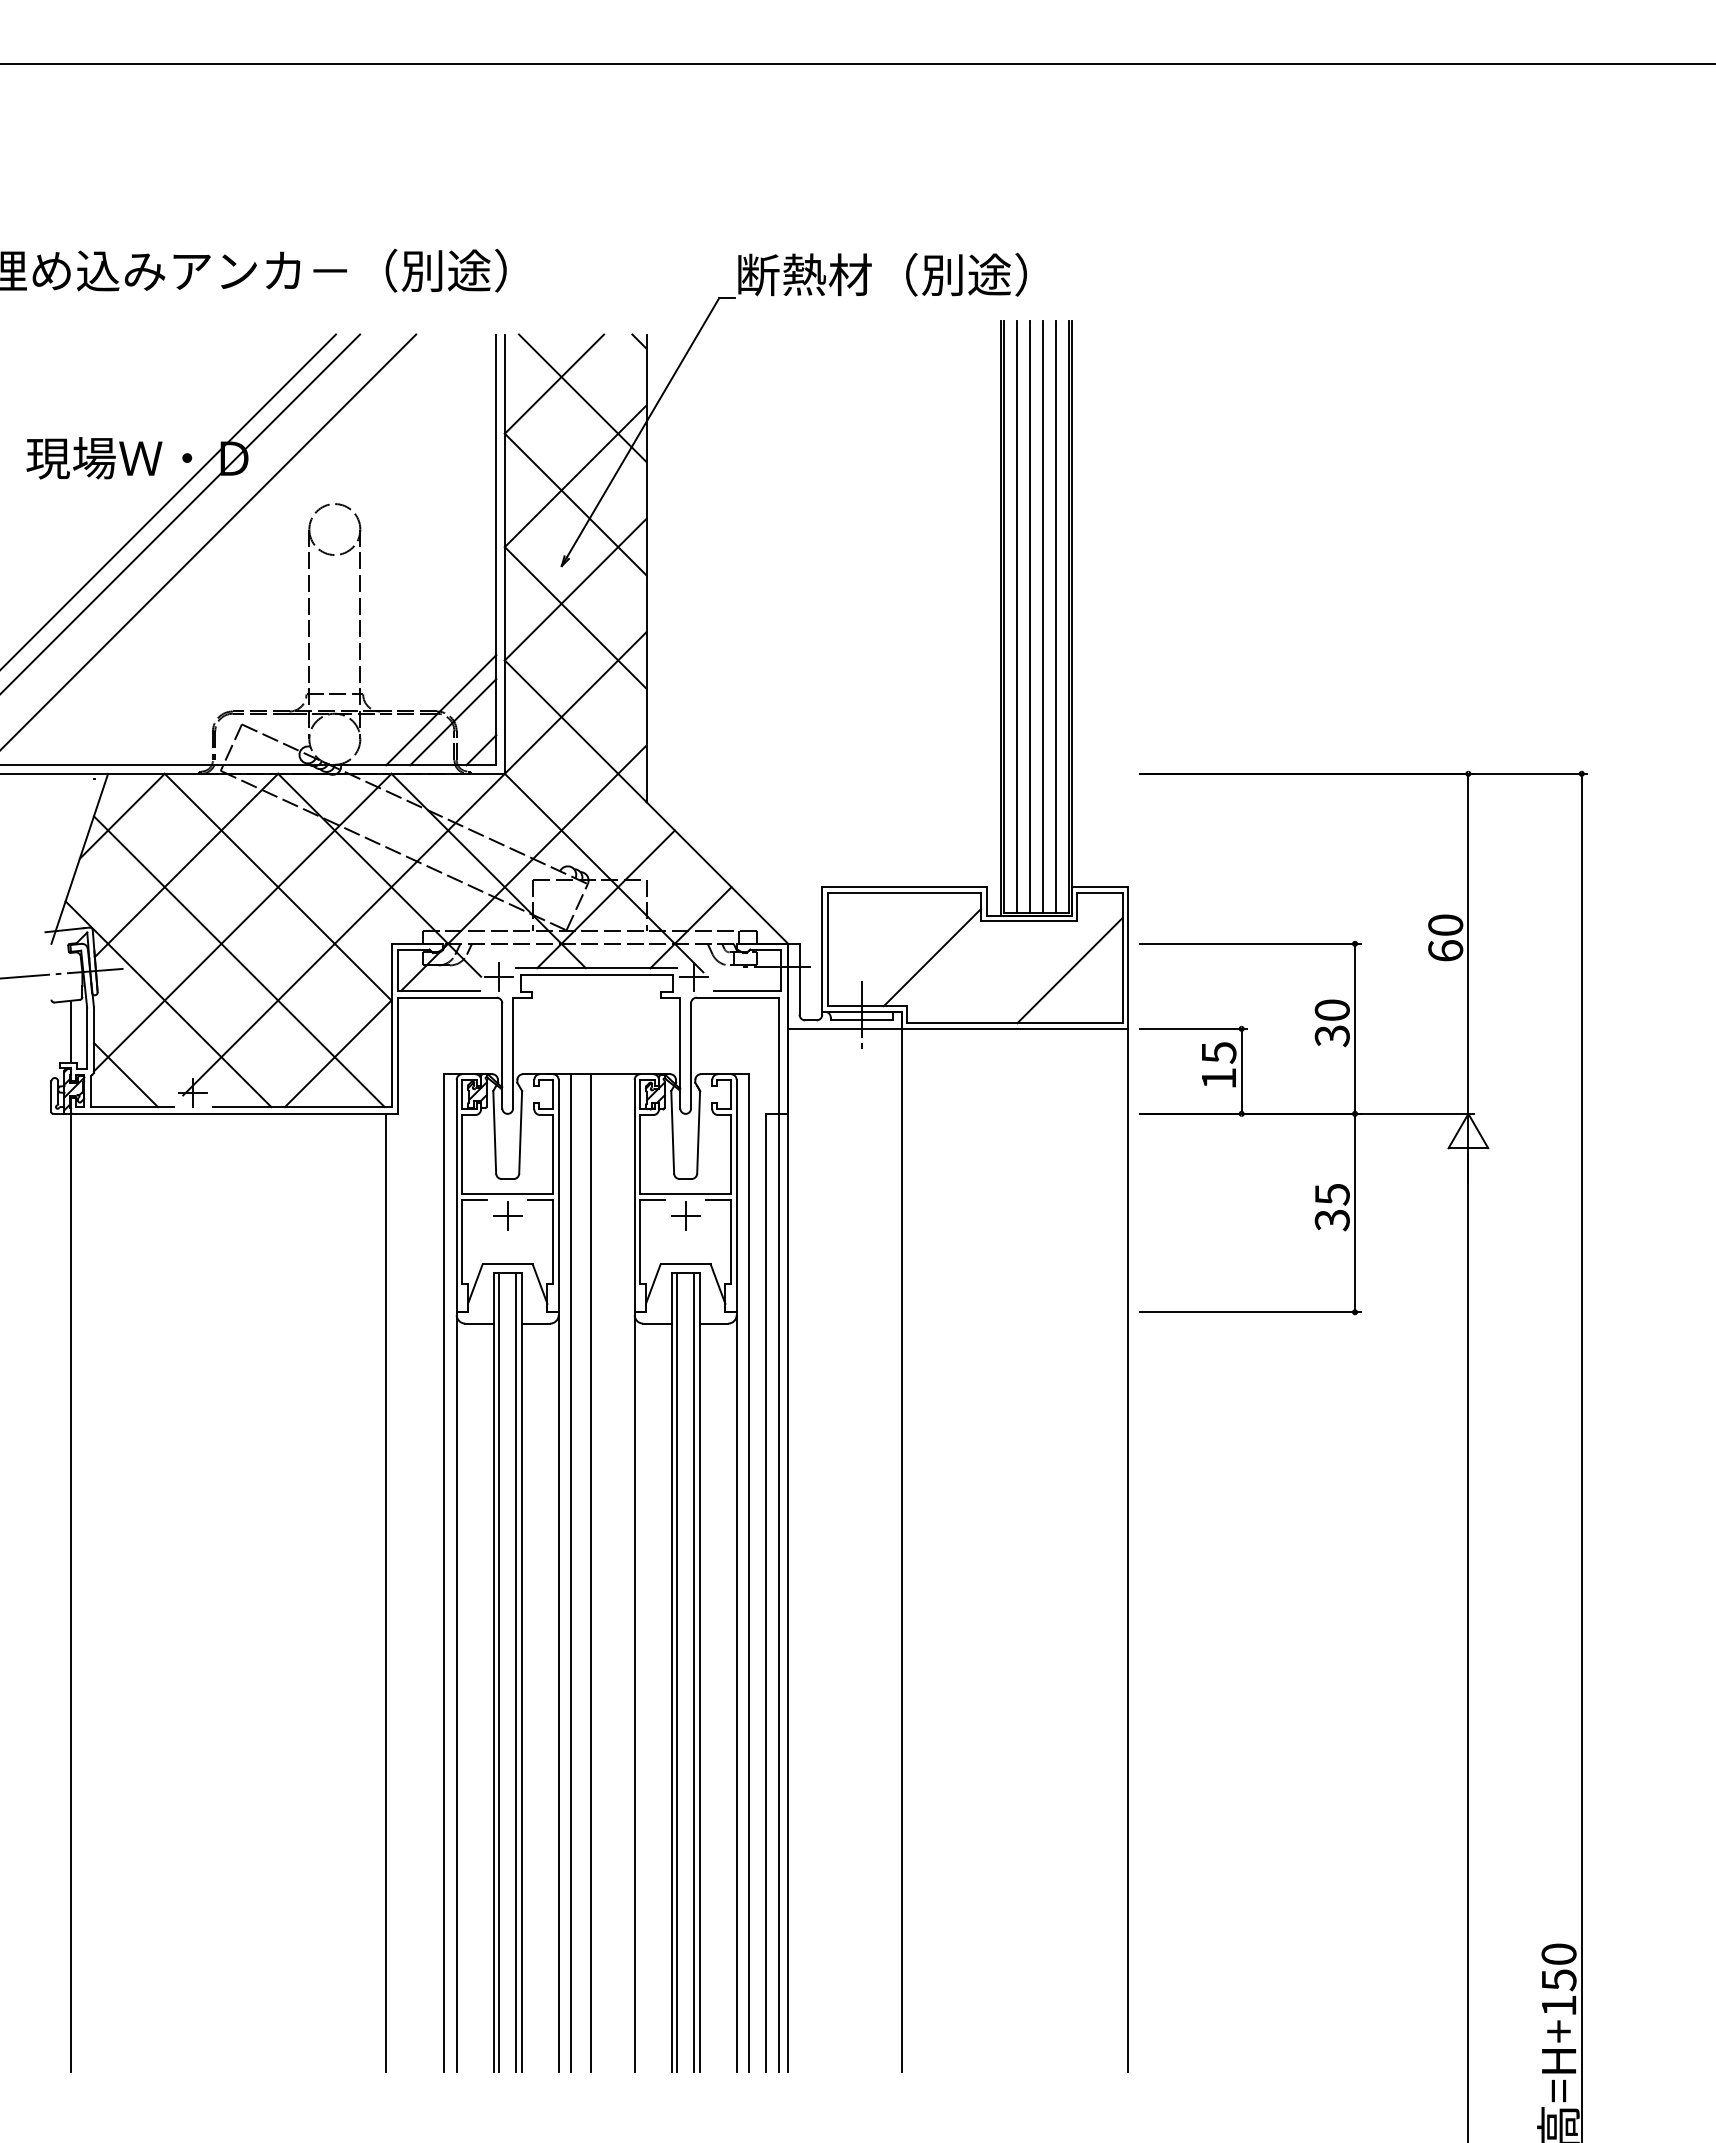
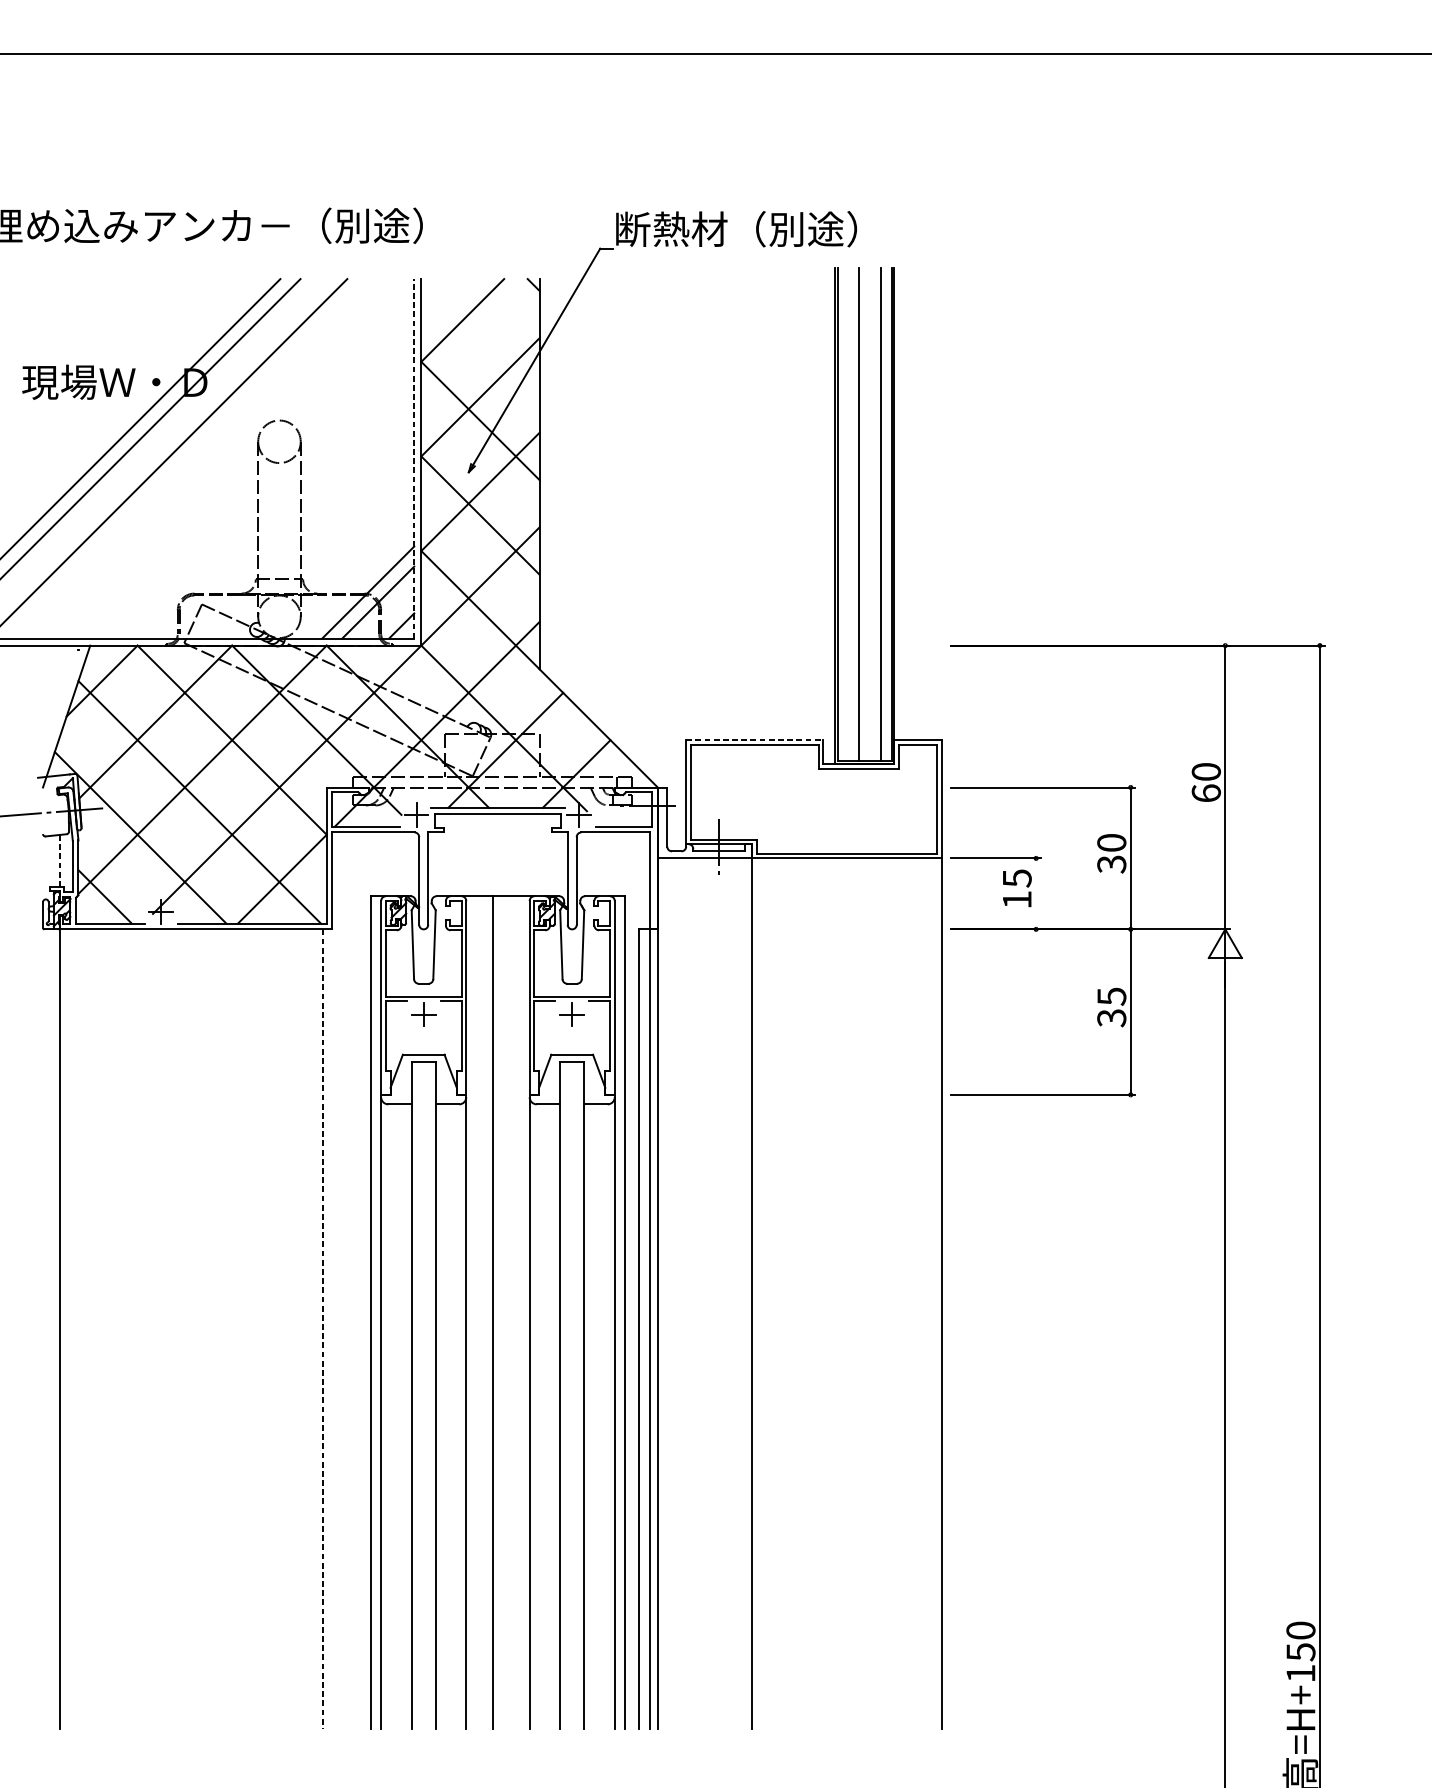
line: (582, 398) -> (486, 332), removed
line: (496, 549) -> (414, 458), solid -> dashed
line: (1016, 616) -> (848, 514), removed
line: (1042, 616) -> (869, 514), removed
line: (904, 887) -> (754, 740), solid -> dashed
line: (931, 957) -> (777, 798), removed
line: (1069, 970) -> (892, 809), removed
line: (71, 1032) -> (59, 861), solid -> dashed
line: (1241, 1070) -> (1035, 893), removed
line: (571, 1572) -> (476, 1312), removed
line: (386, 1592) -> (322, 1328), solid -> dashed
line: (499, 1671) -> (416, 1394), removed
line: (516, 1671) -> (431, 1394), removed
line: (677, 1671) -> (565, 1394), removed
line: (694, 1671) -> (579, 1394), removed

